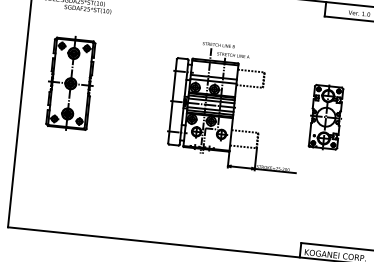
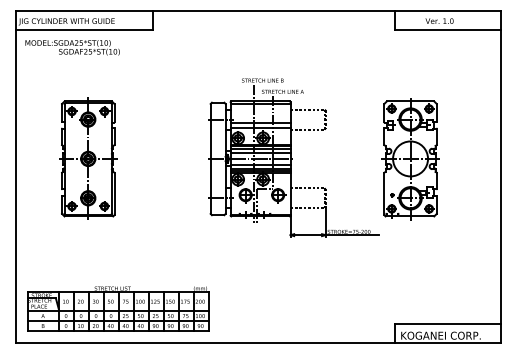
part: (71, 83) -> (88, 158), moved
part: (326, 117) -> (410, 159), size x1.43
part: (89, 208) -> (118, 308), added

